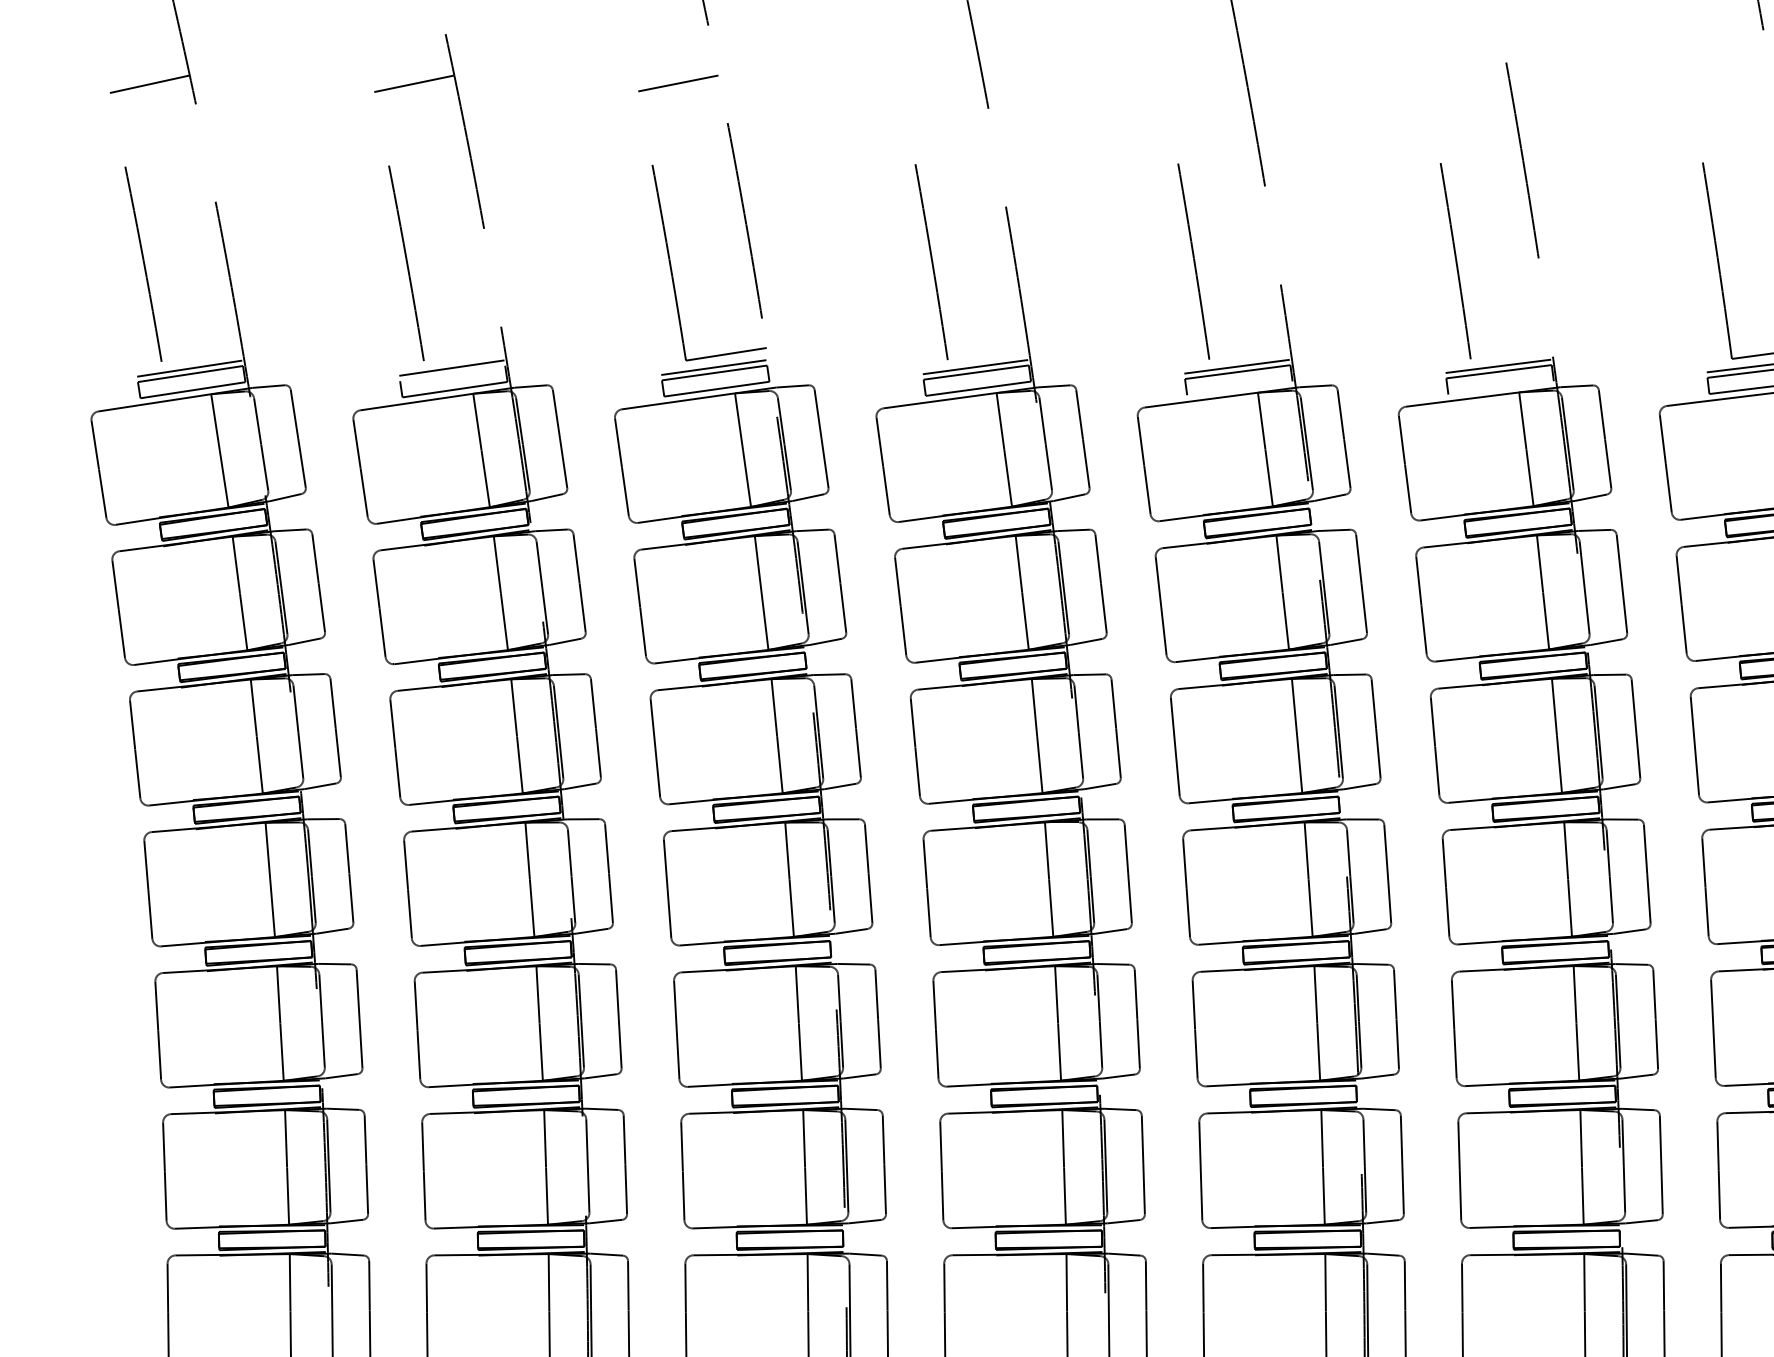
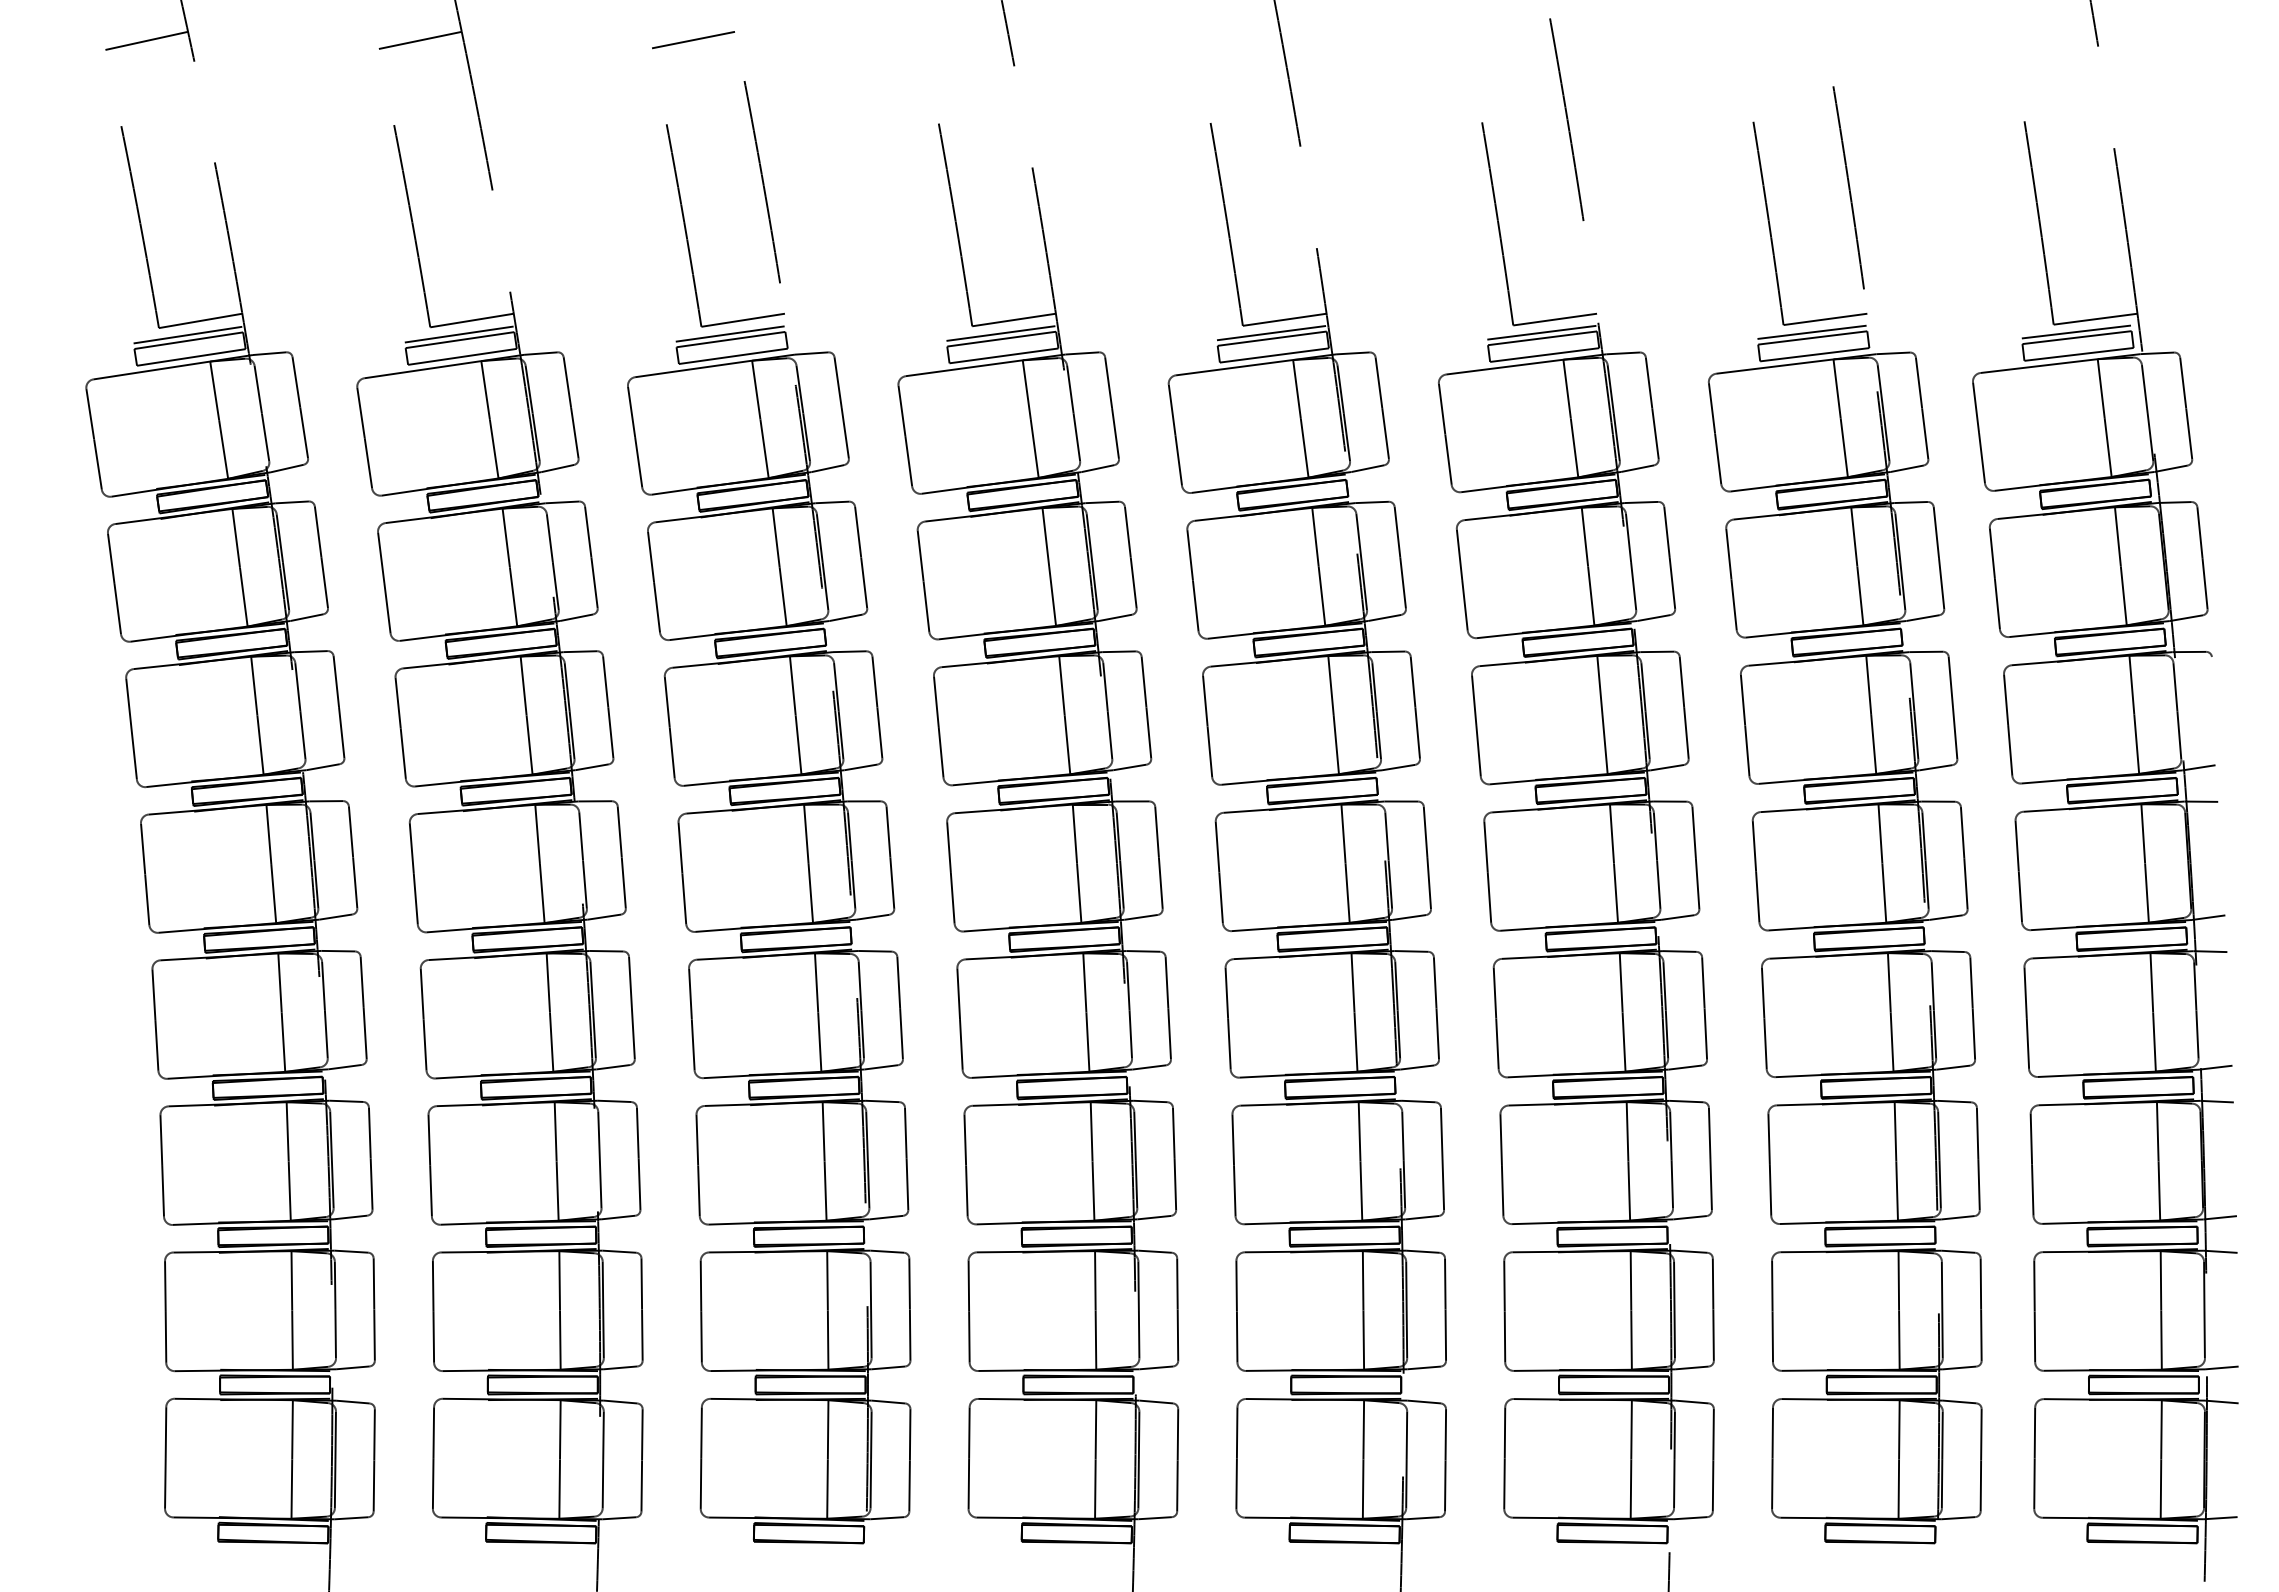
line: (987, 353) -> (1013, 319), added
line: (1249, 353) -> (1284, 319), added
line: (1511, 353) -> (1555, 319), added
line: (201, 354) -> (200, 320), added
line: (463, 354) -> (471, 320), added
line: (452, 373) -> (459, 340), added
line: (1500, 387) -> (1544, 354), added
line: (1238, 388) -> (1273, 355), added

